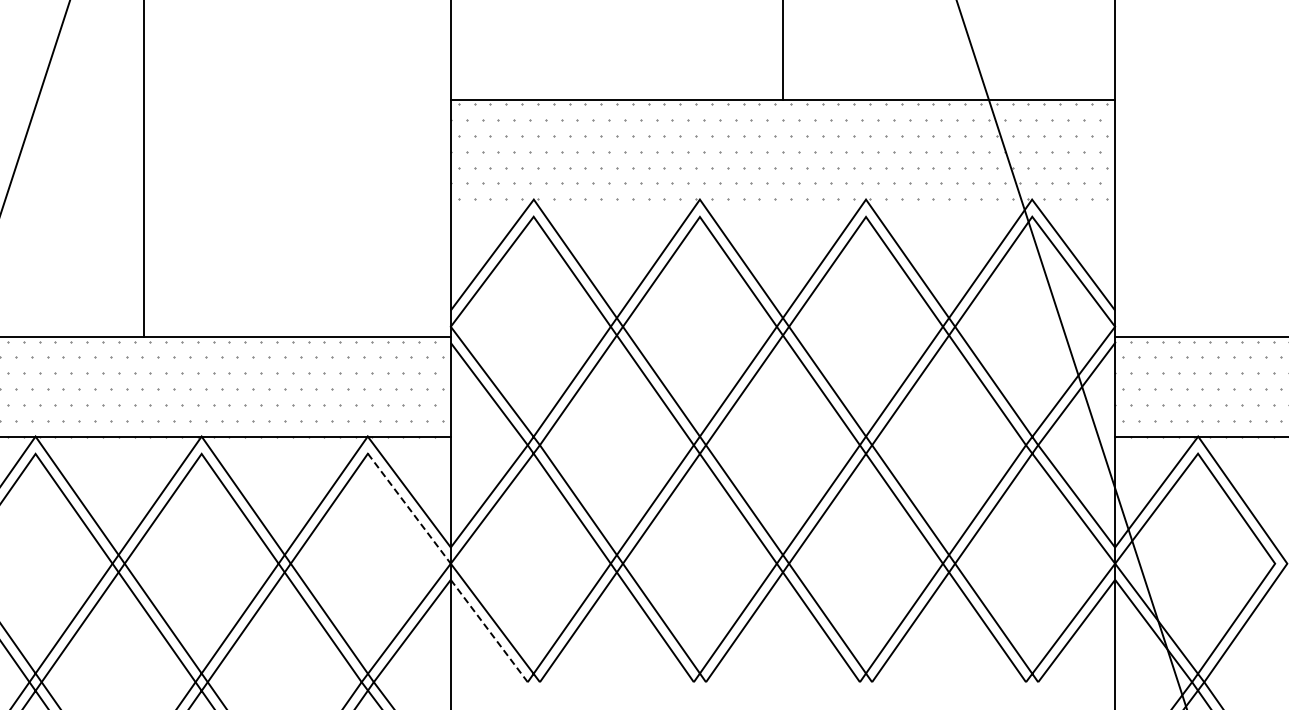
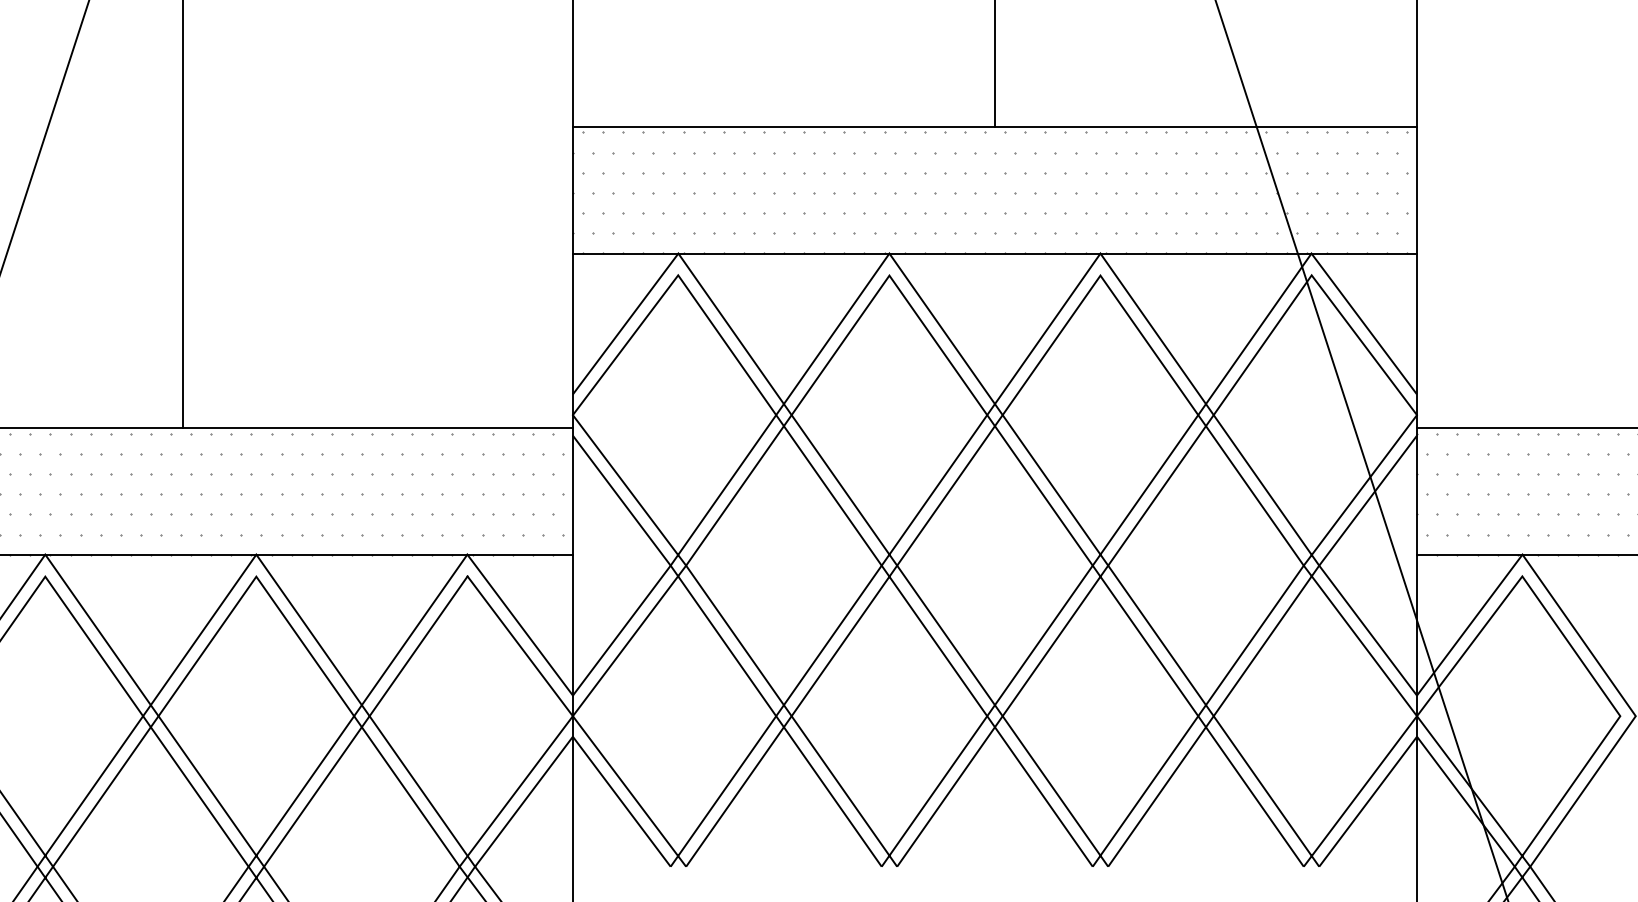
line: (782, 199) -> (994, 253), added
line: (409, 508) -> (520, 646), dashed -> solid
line: (488, 630) -> (620, 801), dashed -> solid

